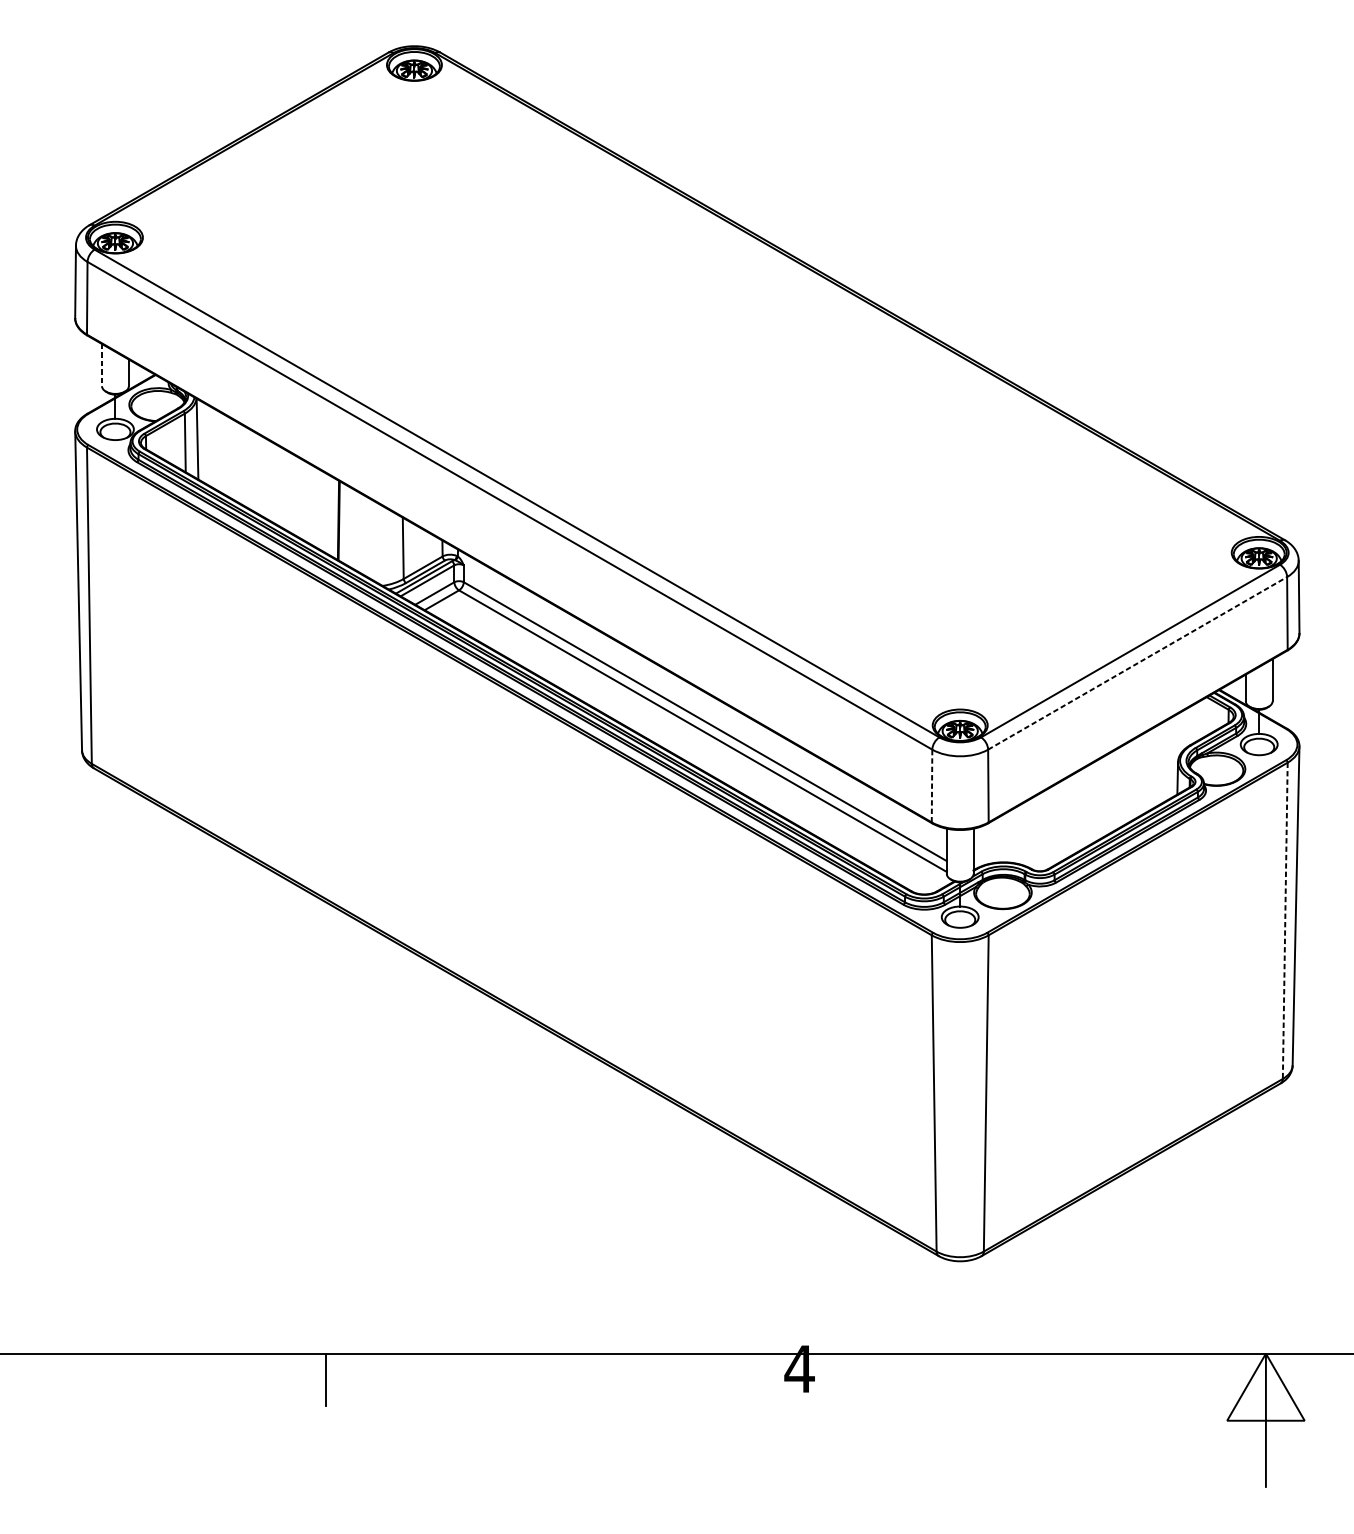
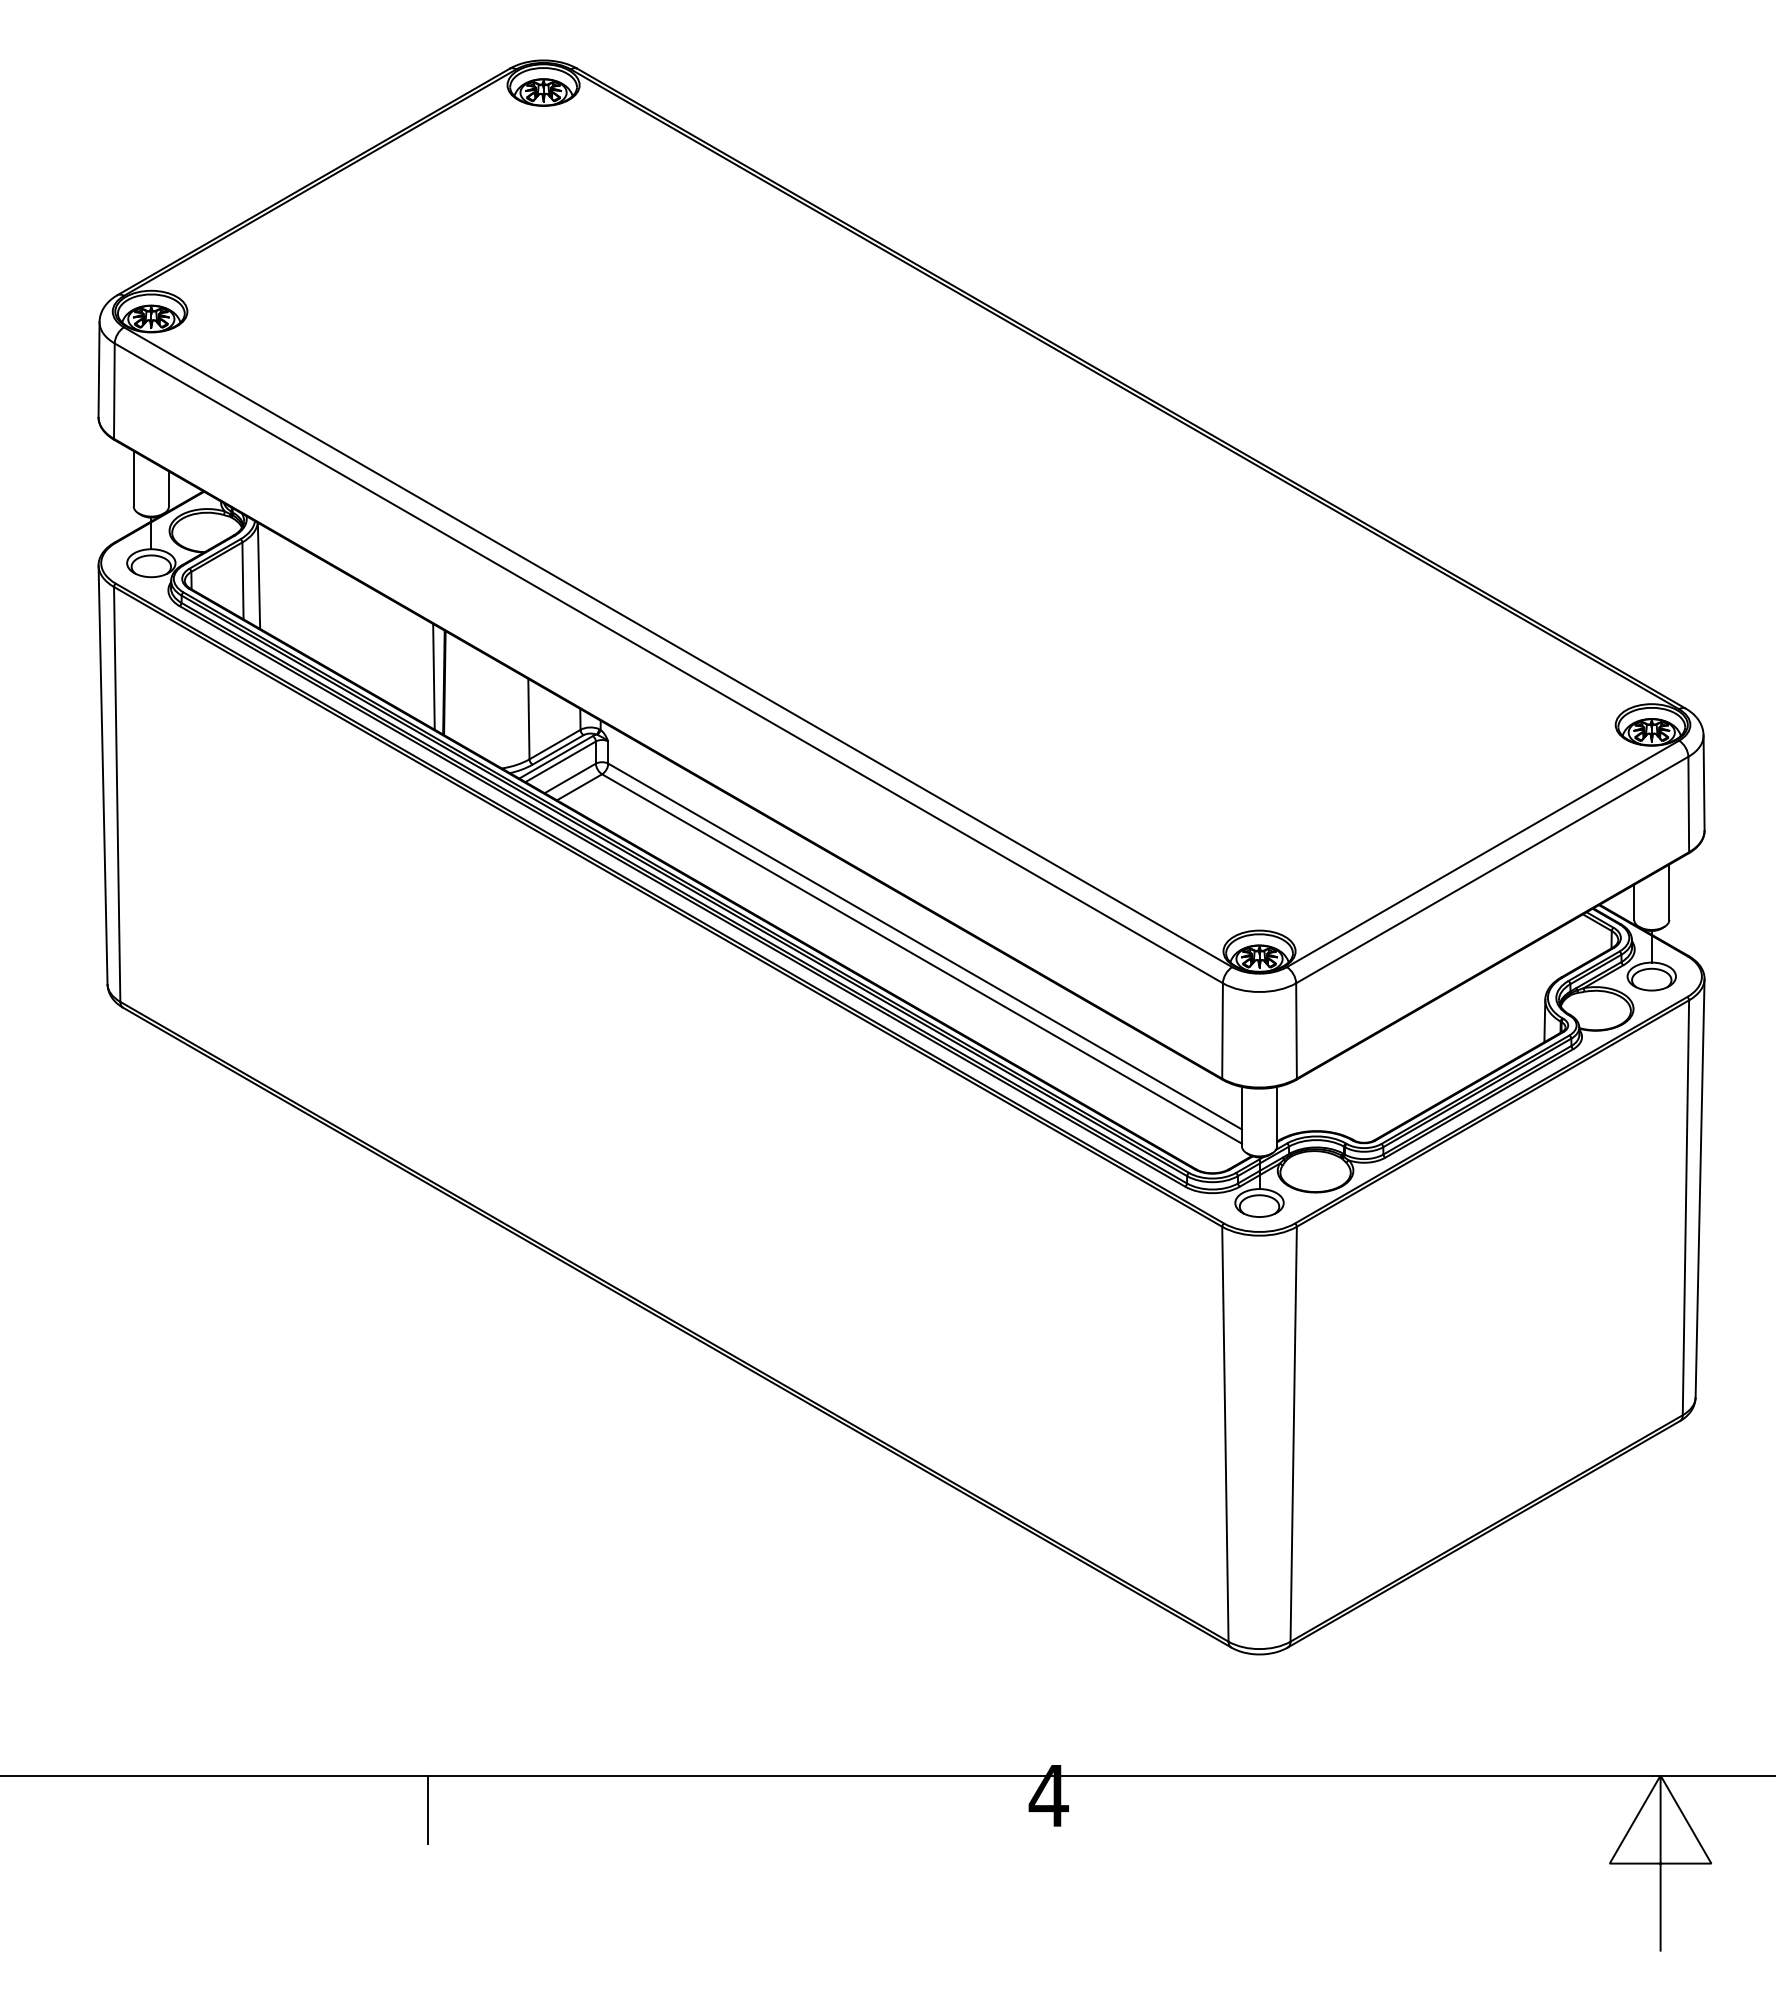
line: (101, 364) -> (133, 478), dashed -> solid
line: (330, 515) -> (433, 676), added
line: (1137, 662) -> (1492, 869), dashed -> solid
line: (931, 785) -> (1222, 1030), dashed -> solid
line: (1284, 921) -> (1685, 1208), dashed -> solid

